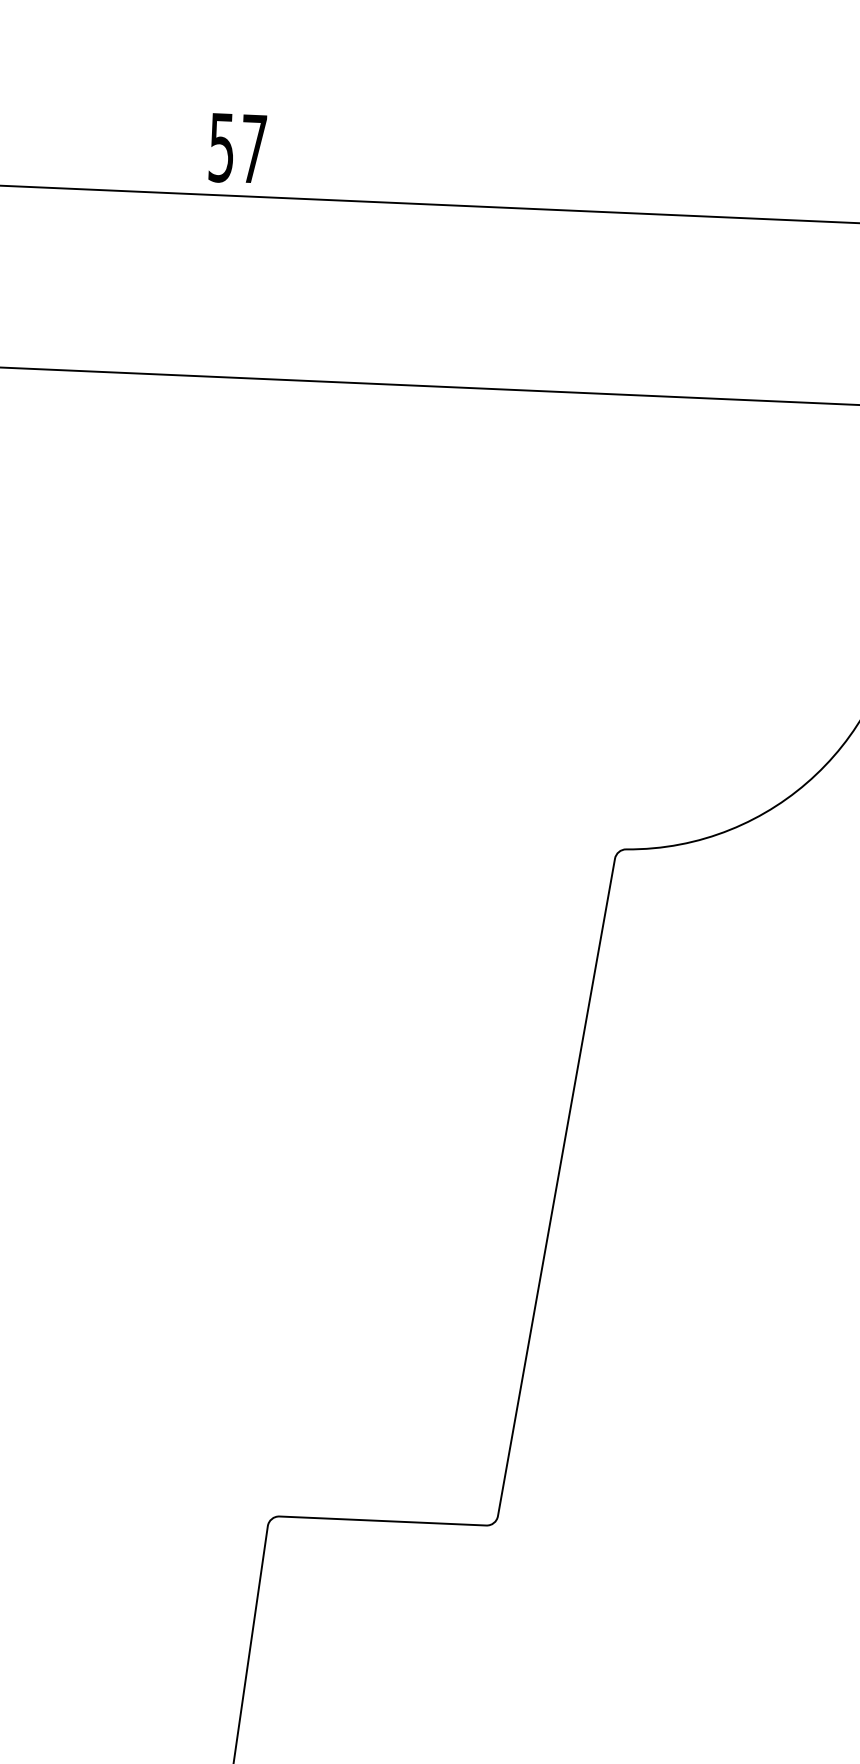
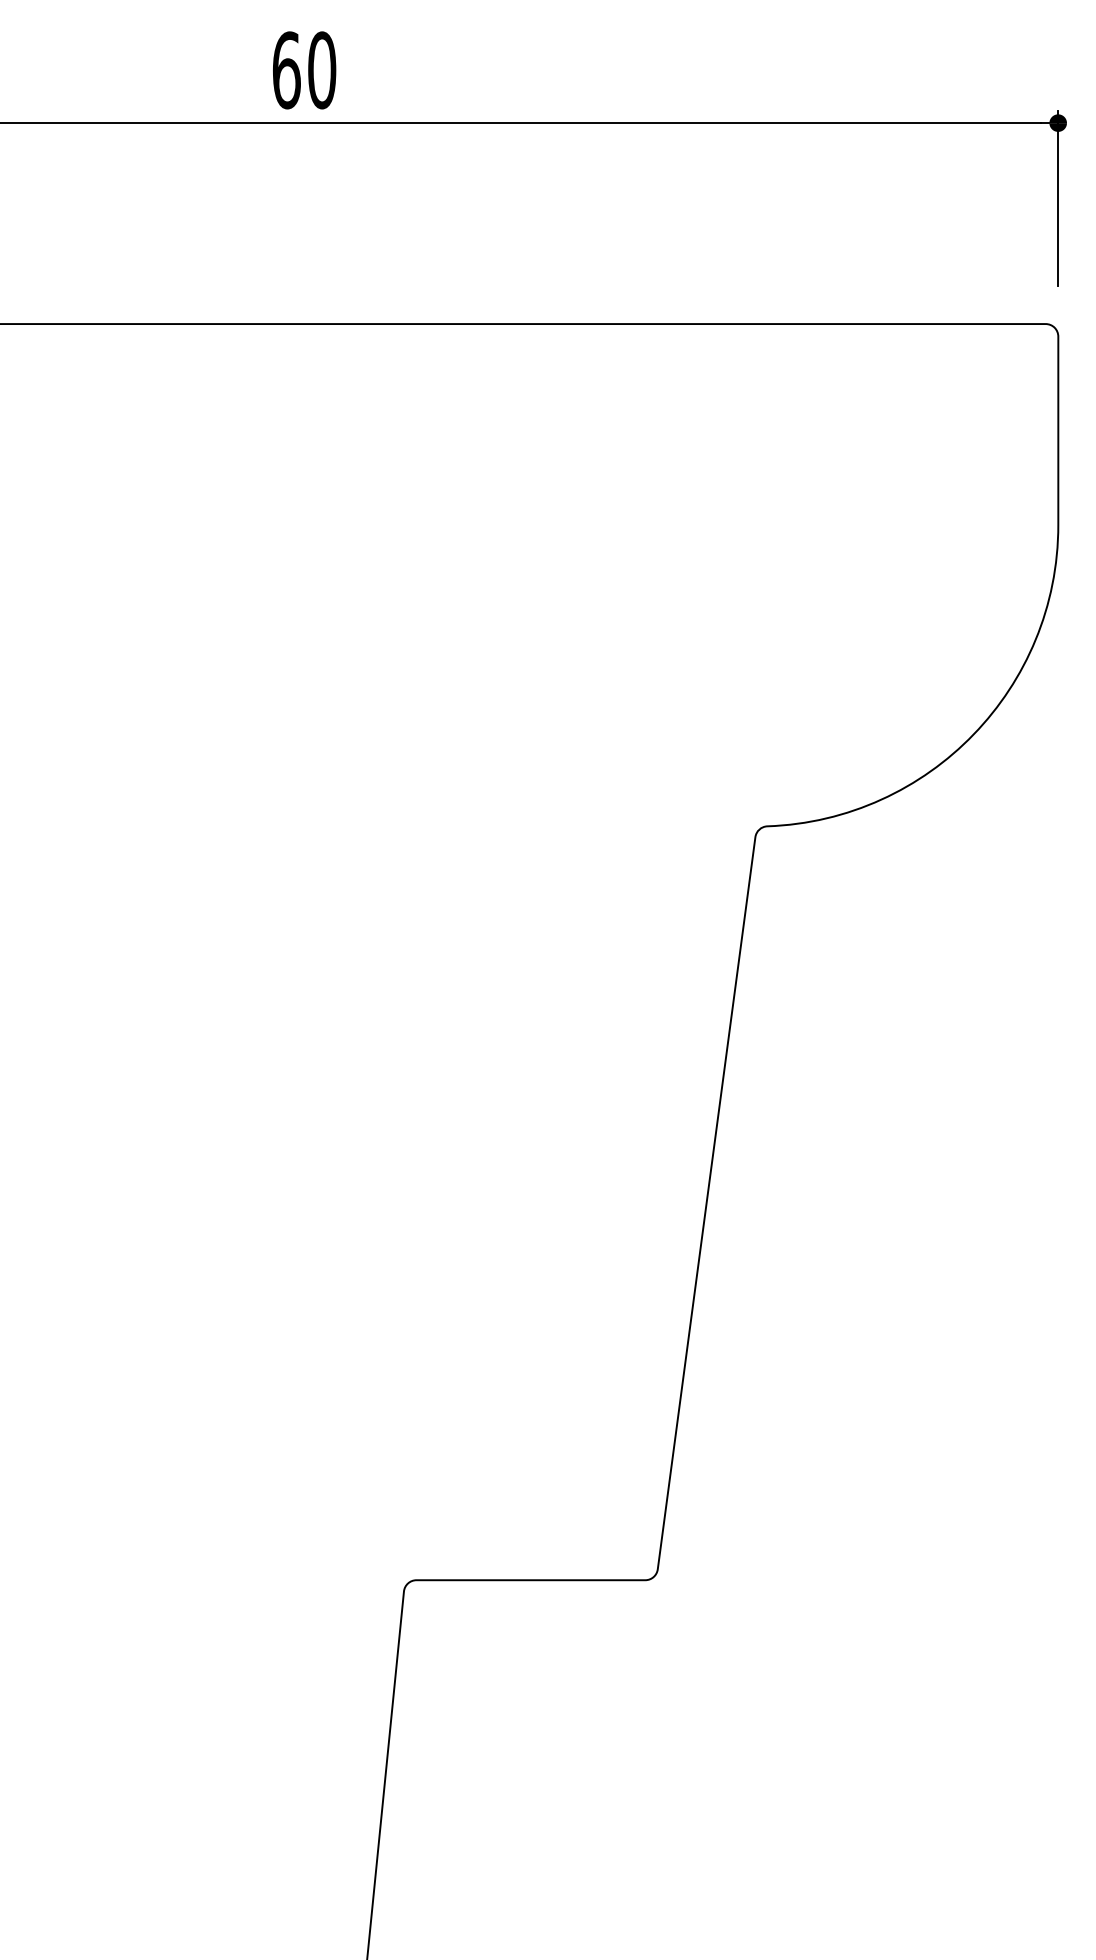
text: (237, 148) -> (304, 70), 57 -> 60

